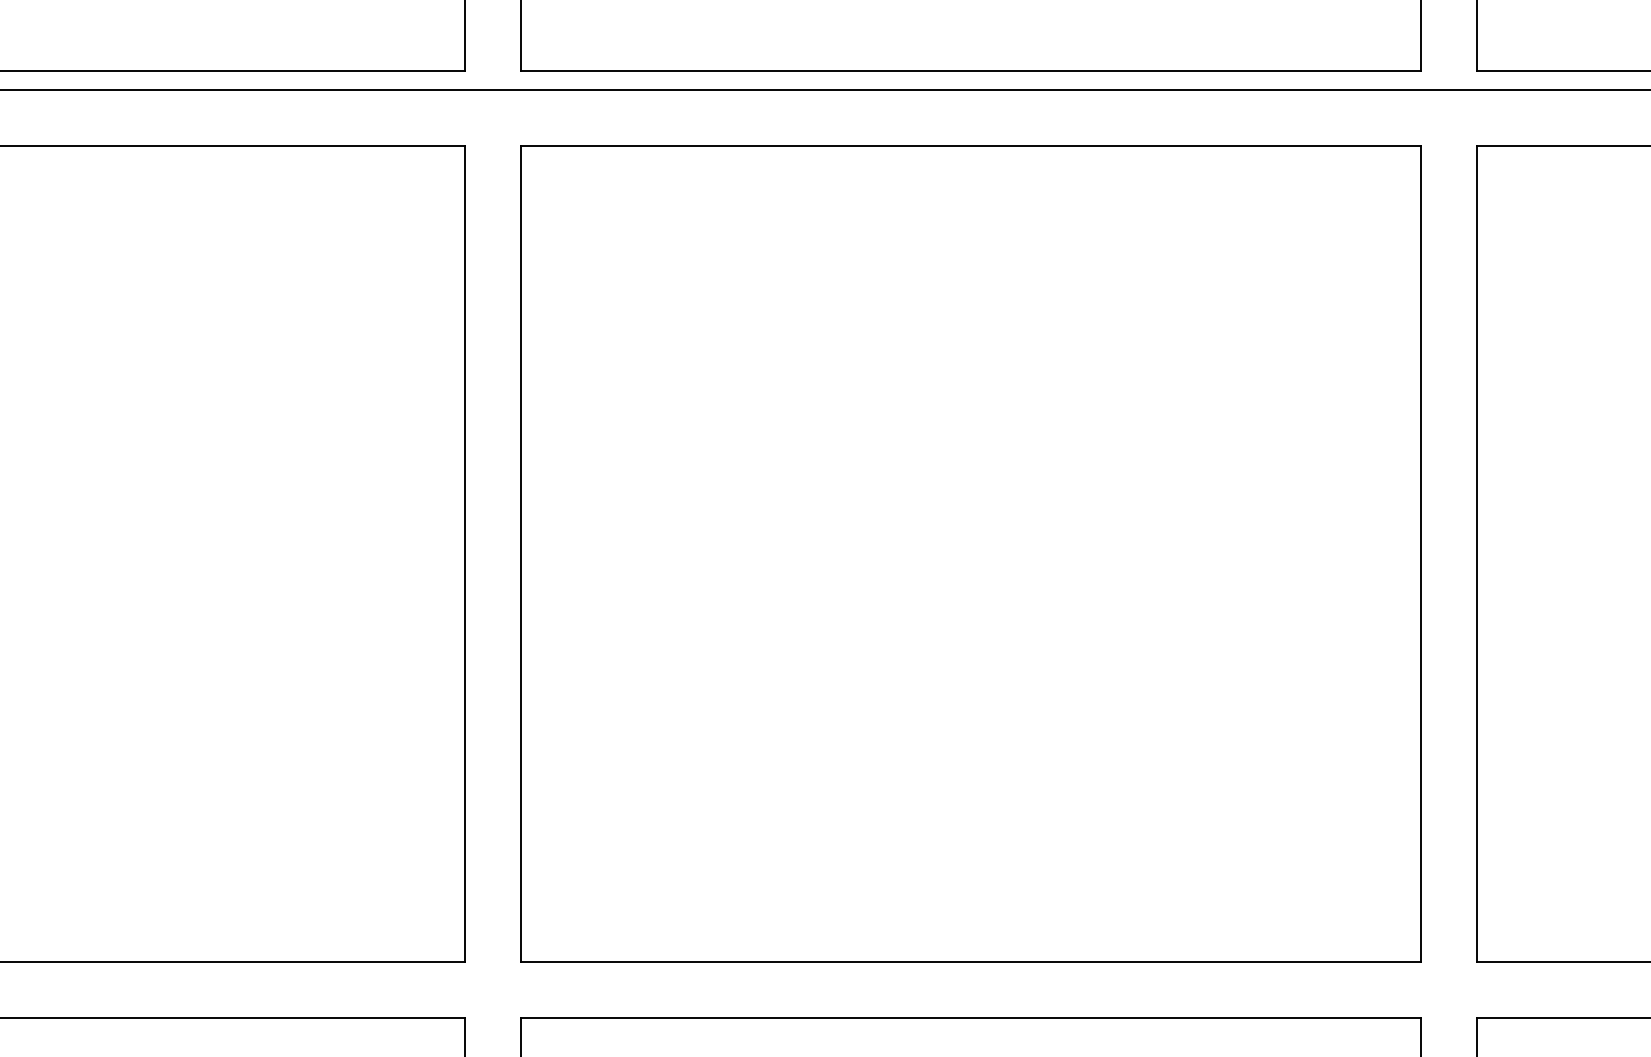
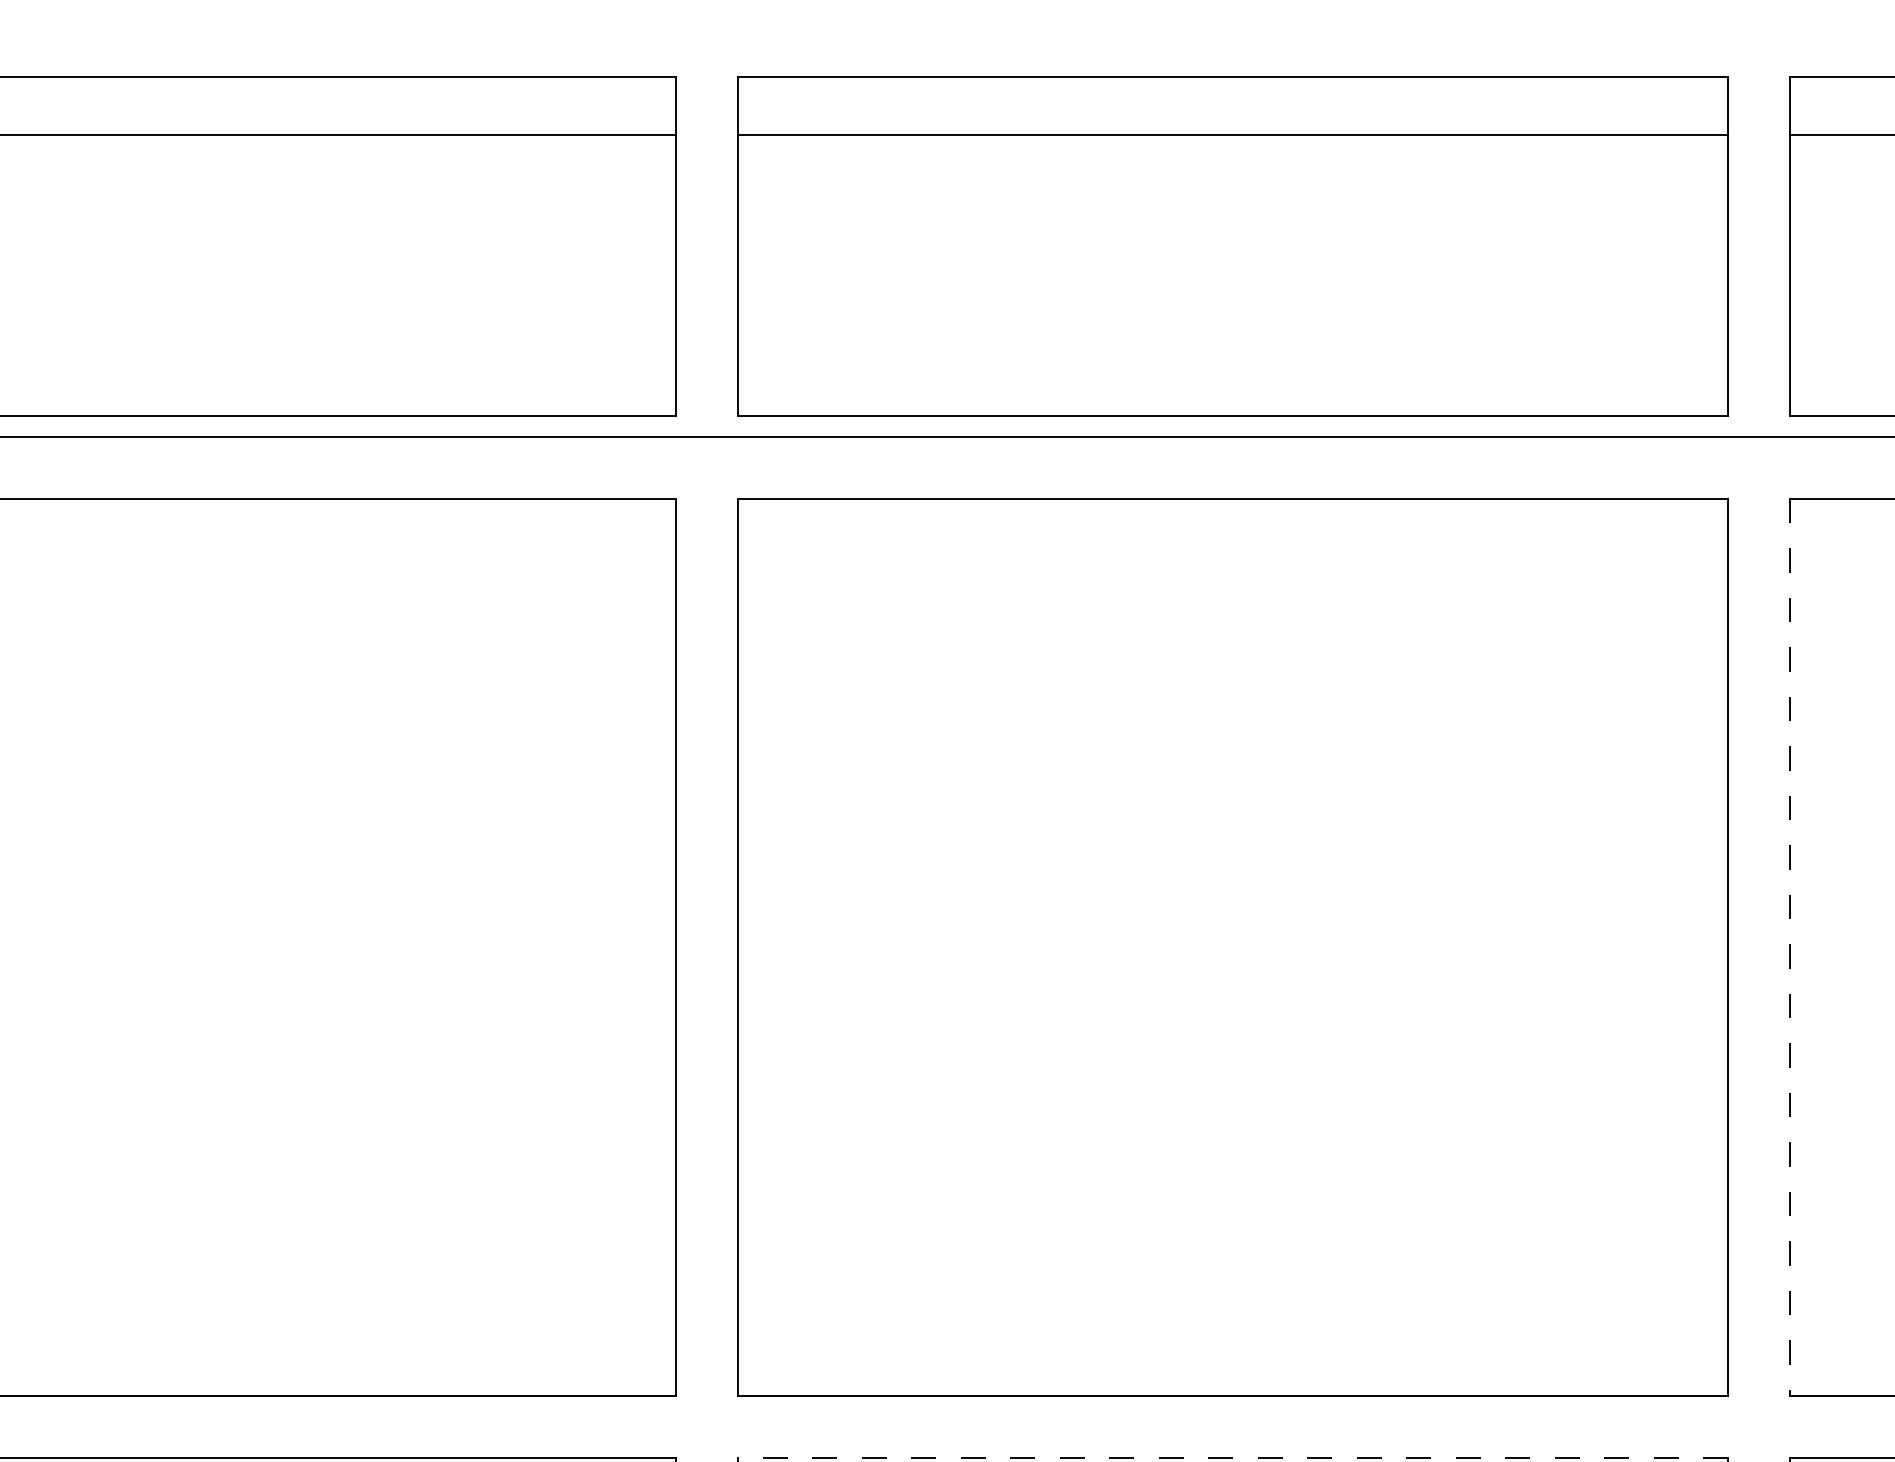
line: (1477, 554) -> (1790, 947), solid -> dashed
line: (970, 1018) -> (1232, 1457), solid -> dashed

